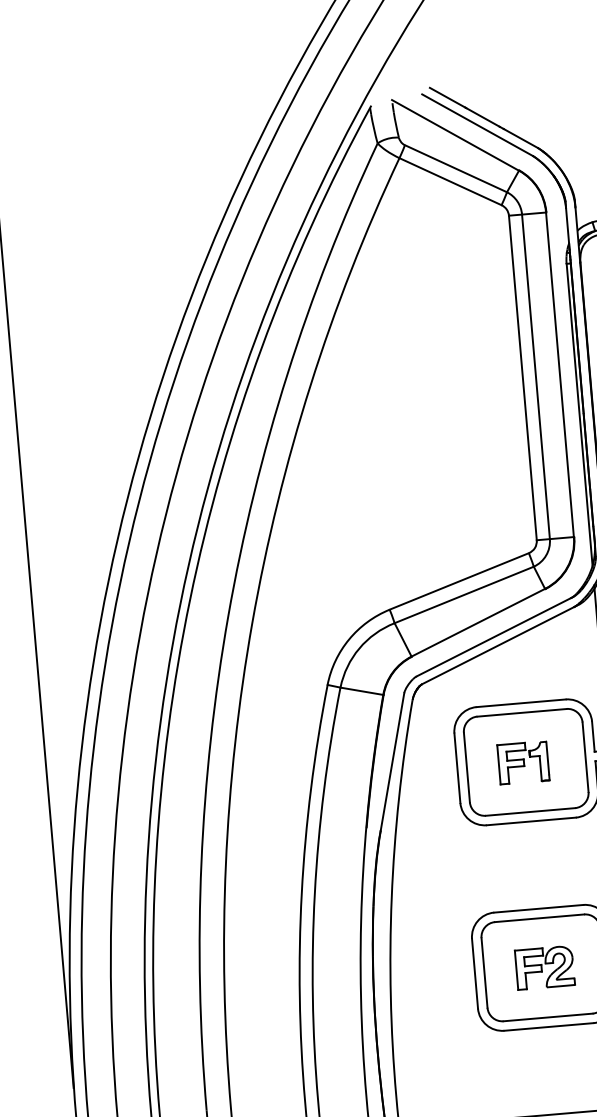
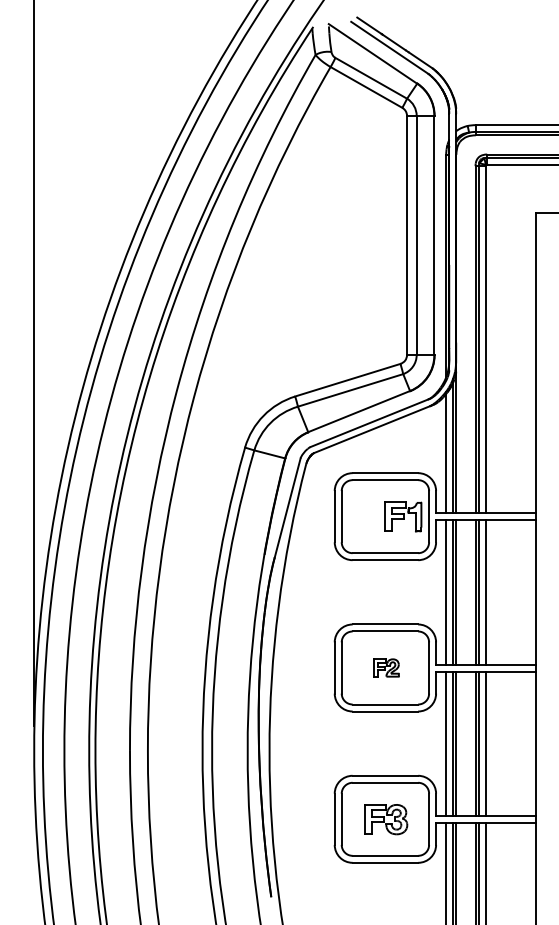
part: (523, 762) -> (403, 516), moved
part: (545, 967) -> (386, 667), size x0.6

